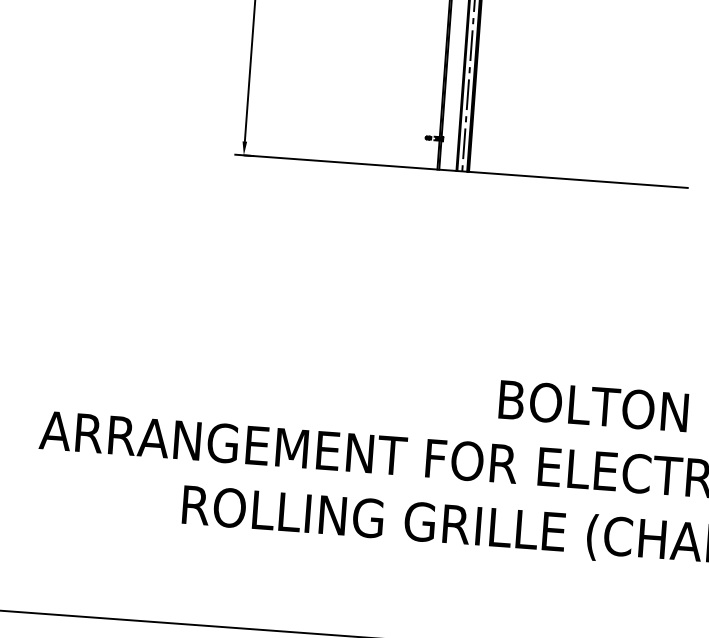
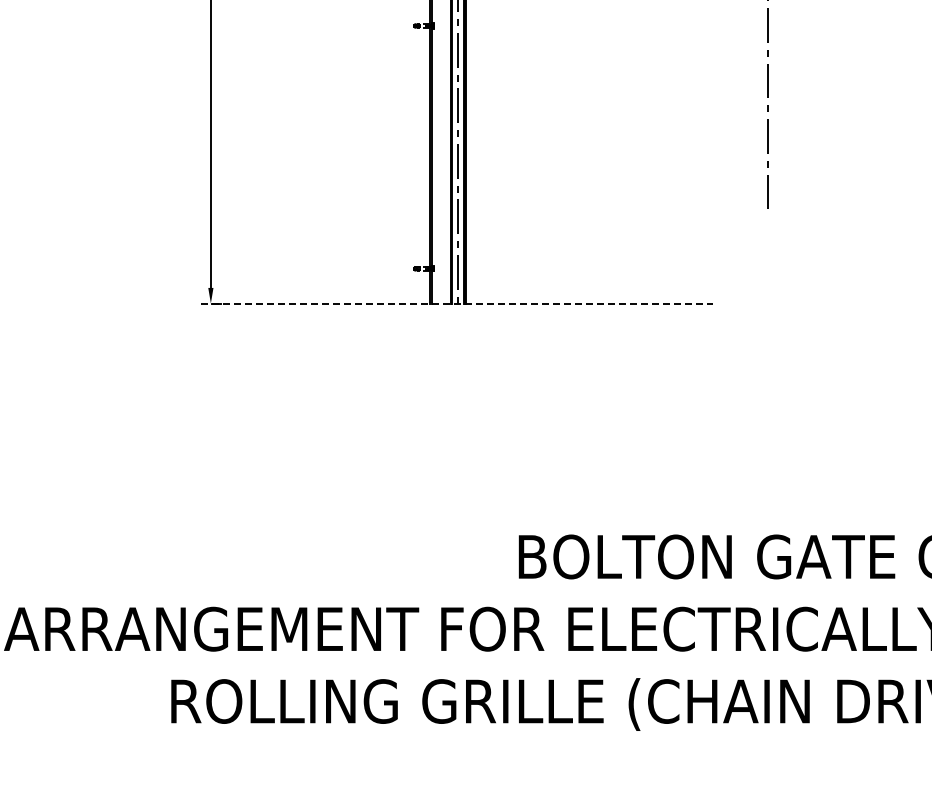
line: (461, 171) -> (457, 303), solid -> dashed

